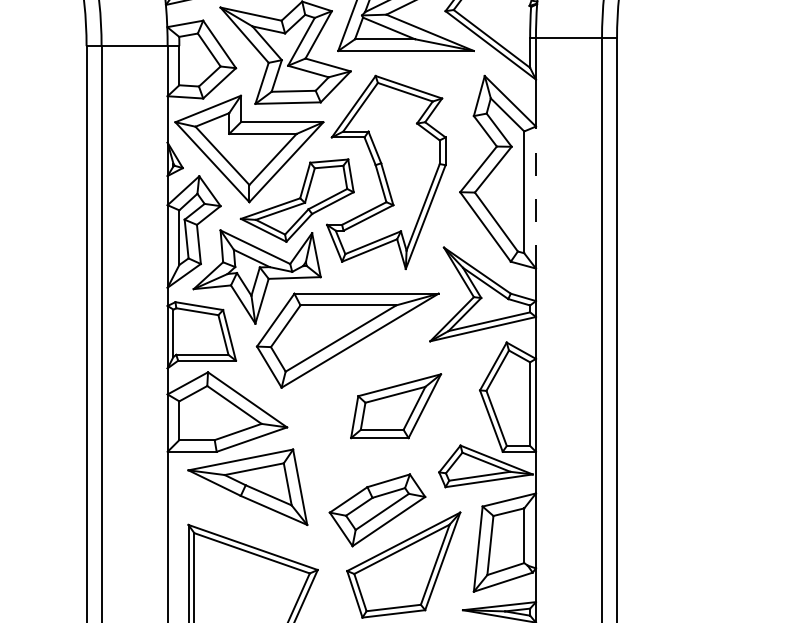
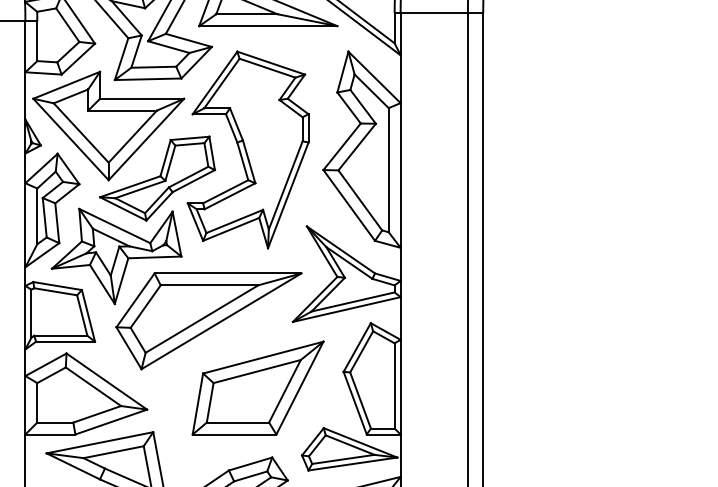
line: (535, 197) -> (400, 175), dashed -> solid
part: (395, 405) -> (257, 387), size x1.43

